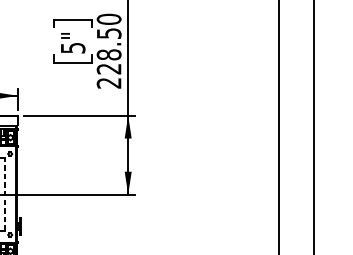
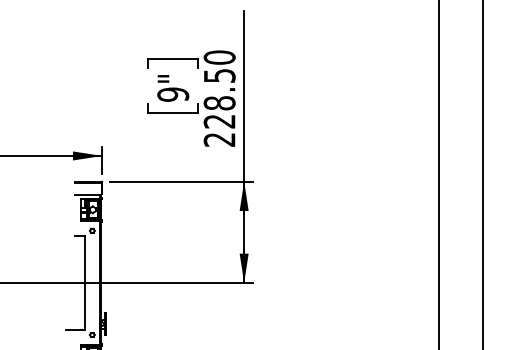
text: (73, 48) -> (173, 94), 5" -> 9"
line: (4, 194) -> (85, 282), dashed -> solid

